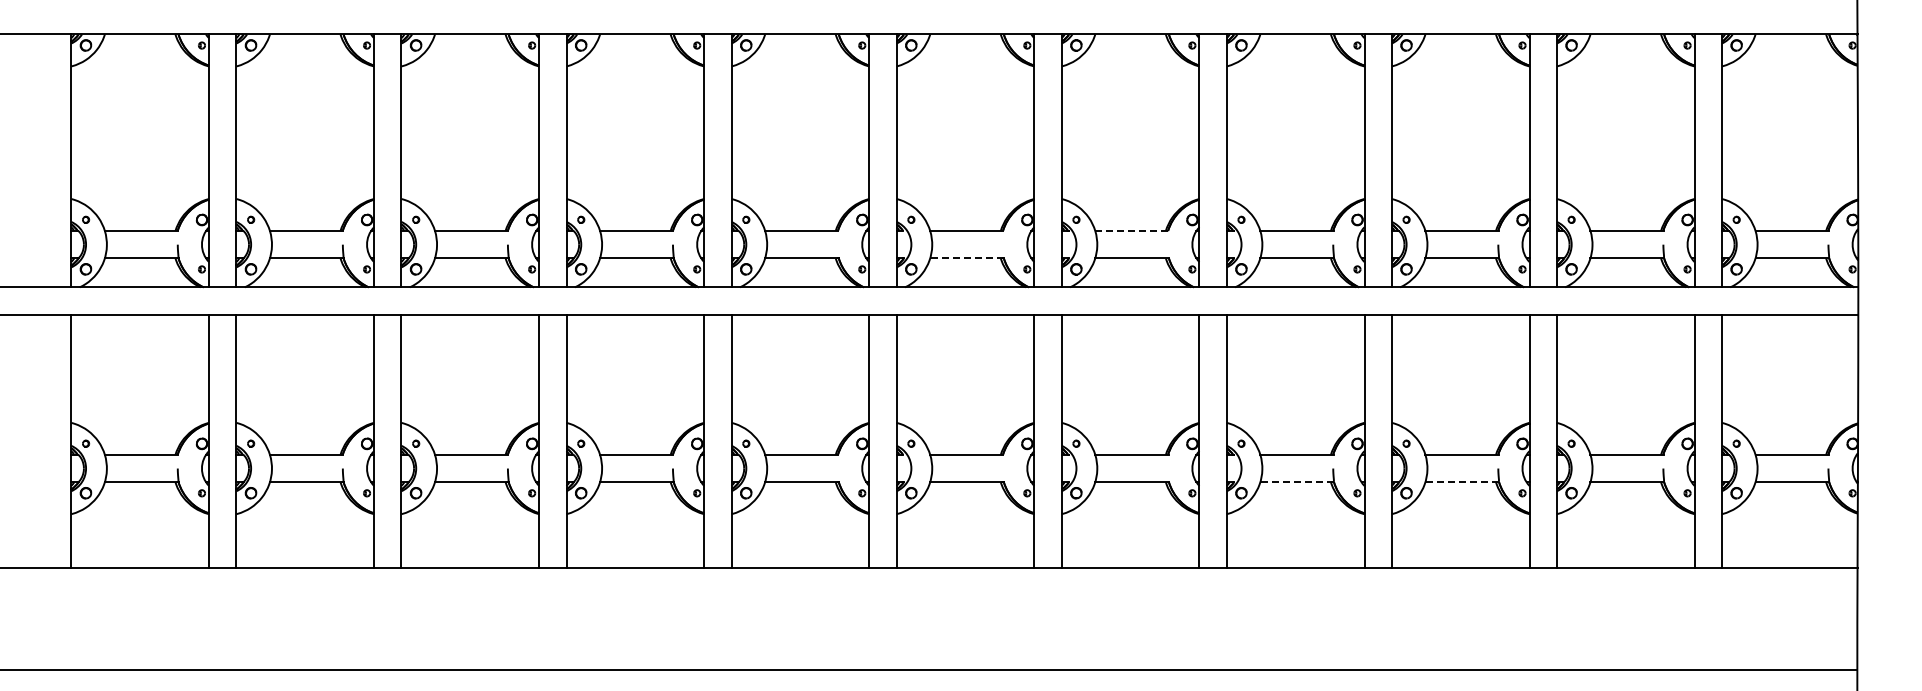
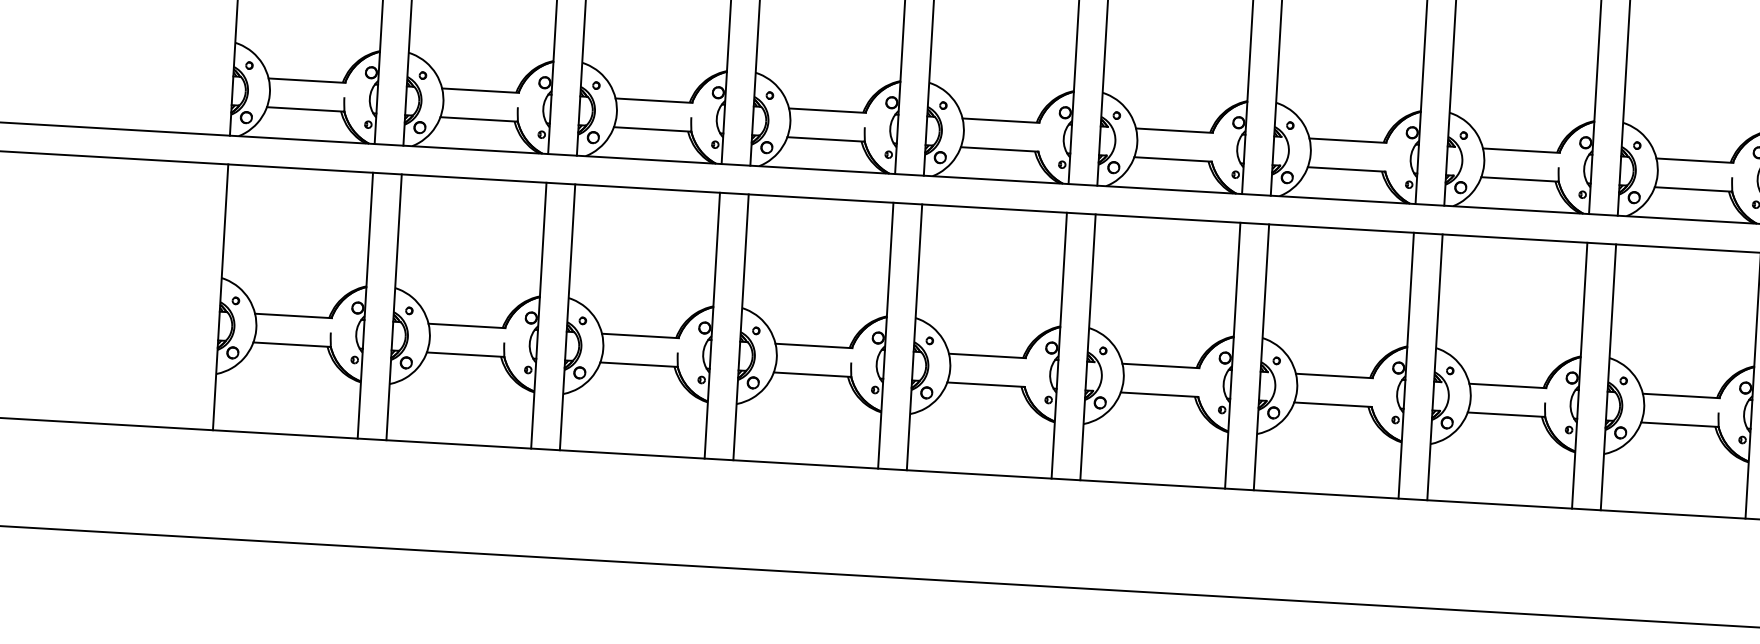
line: (1131, 231) -> (1347, 141), dashed -> solid
line: (967, 258) -> (1173, 159), dashed -> solid
line: (1297, 482) -> (1506, 415), dashed -> solid
line: (1462, 482) -> (1680, 425), dashed -> solid

